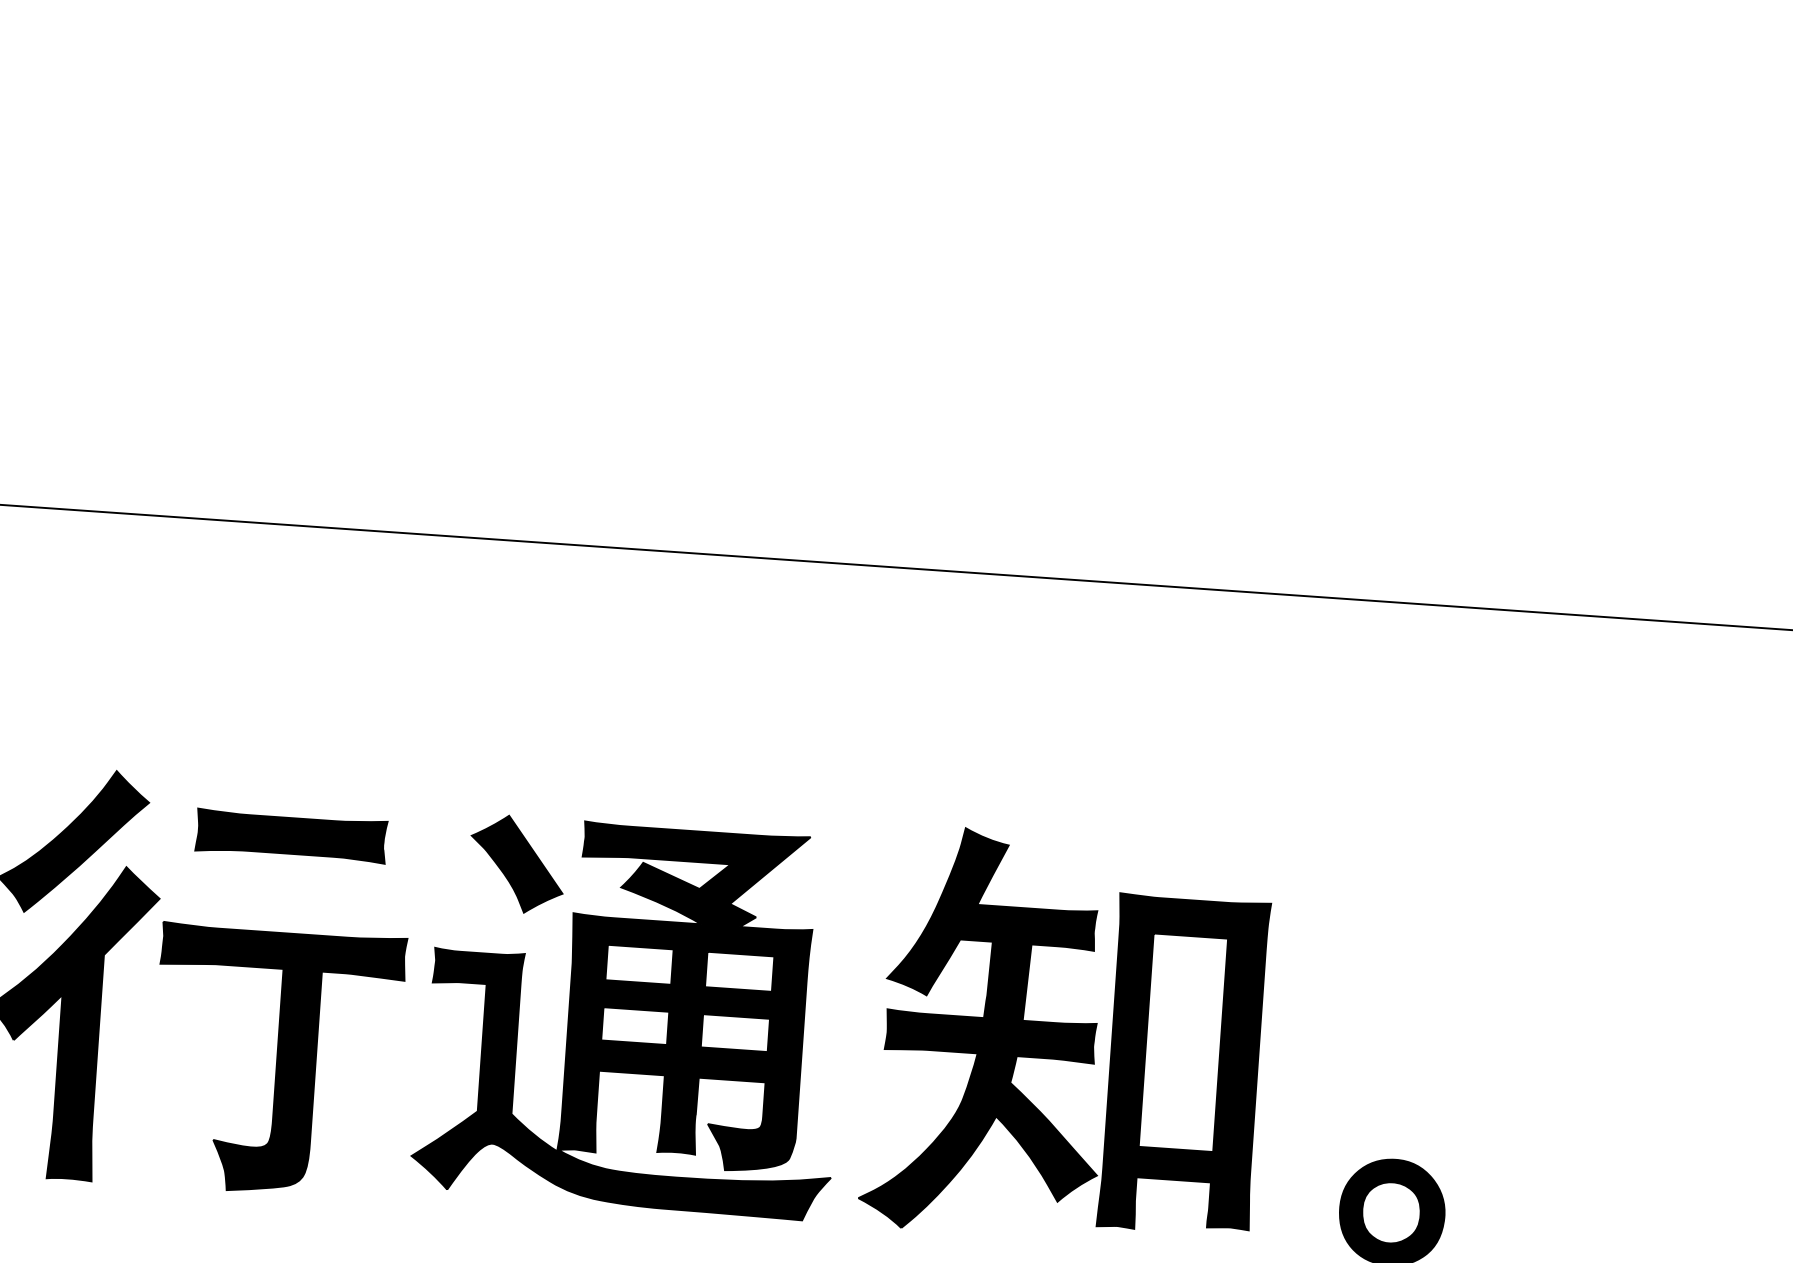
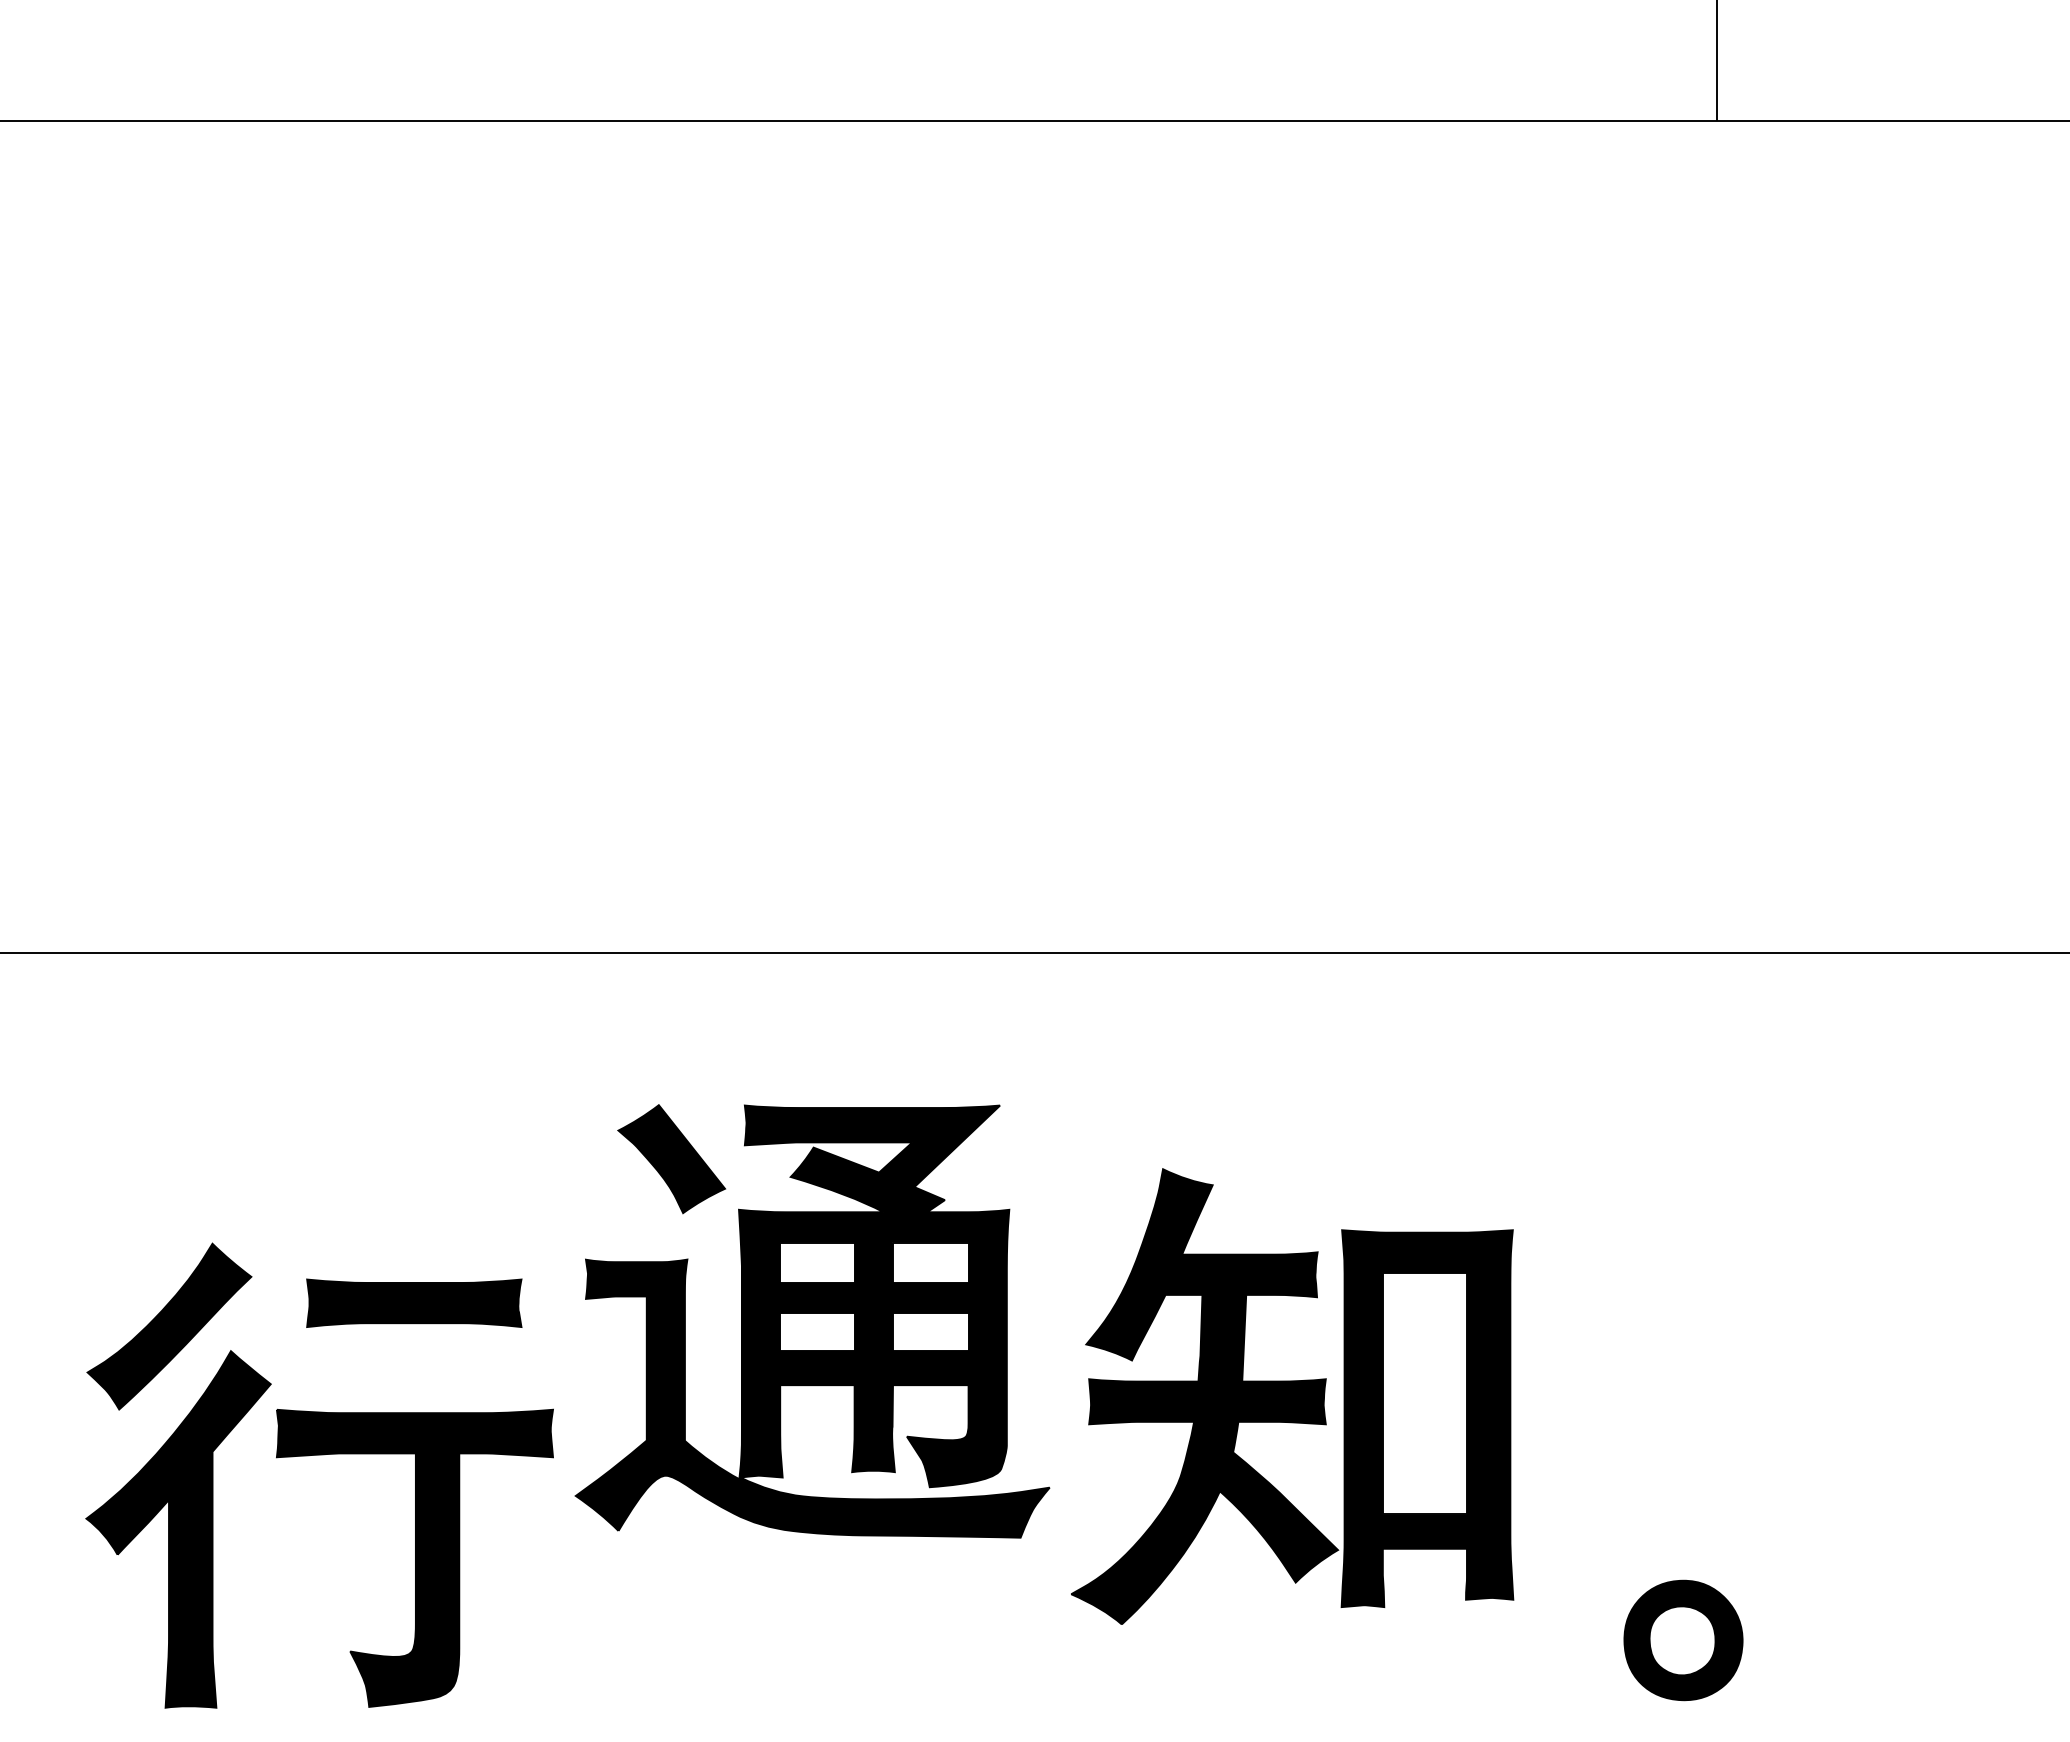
part: (631, 1016) -> (812, 1321), moved
part: (1066, 1037) -> (1292, 1396), moved

